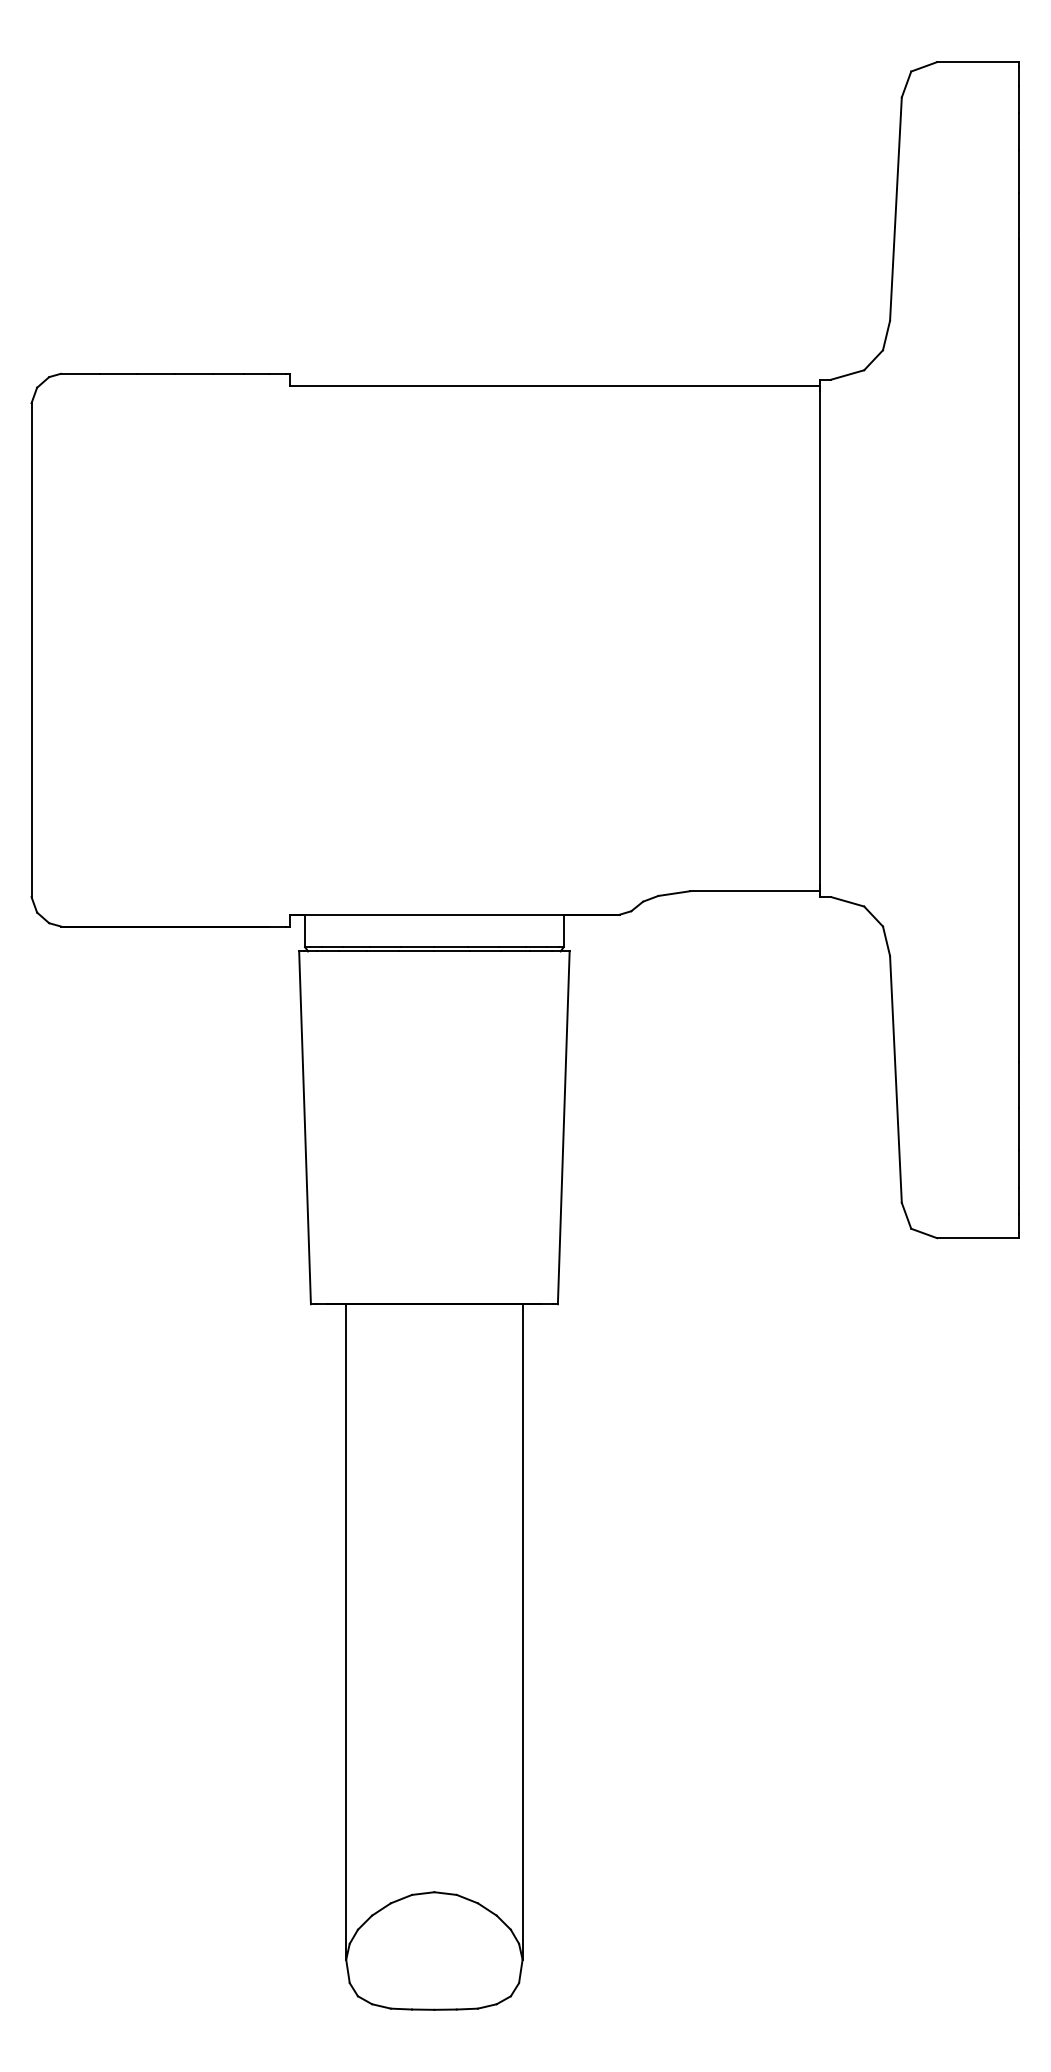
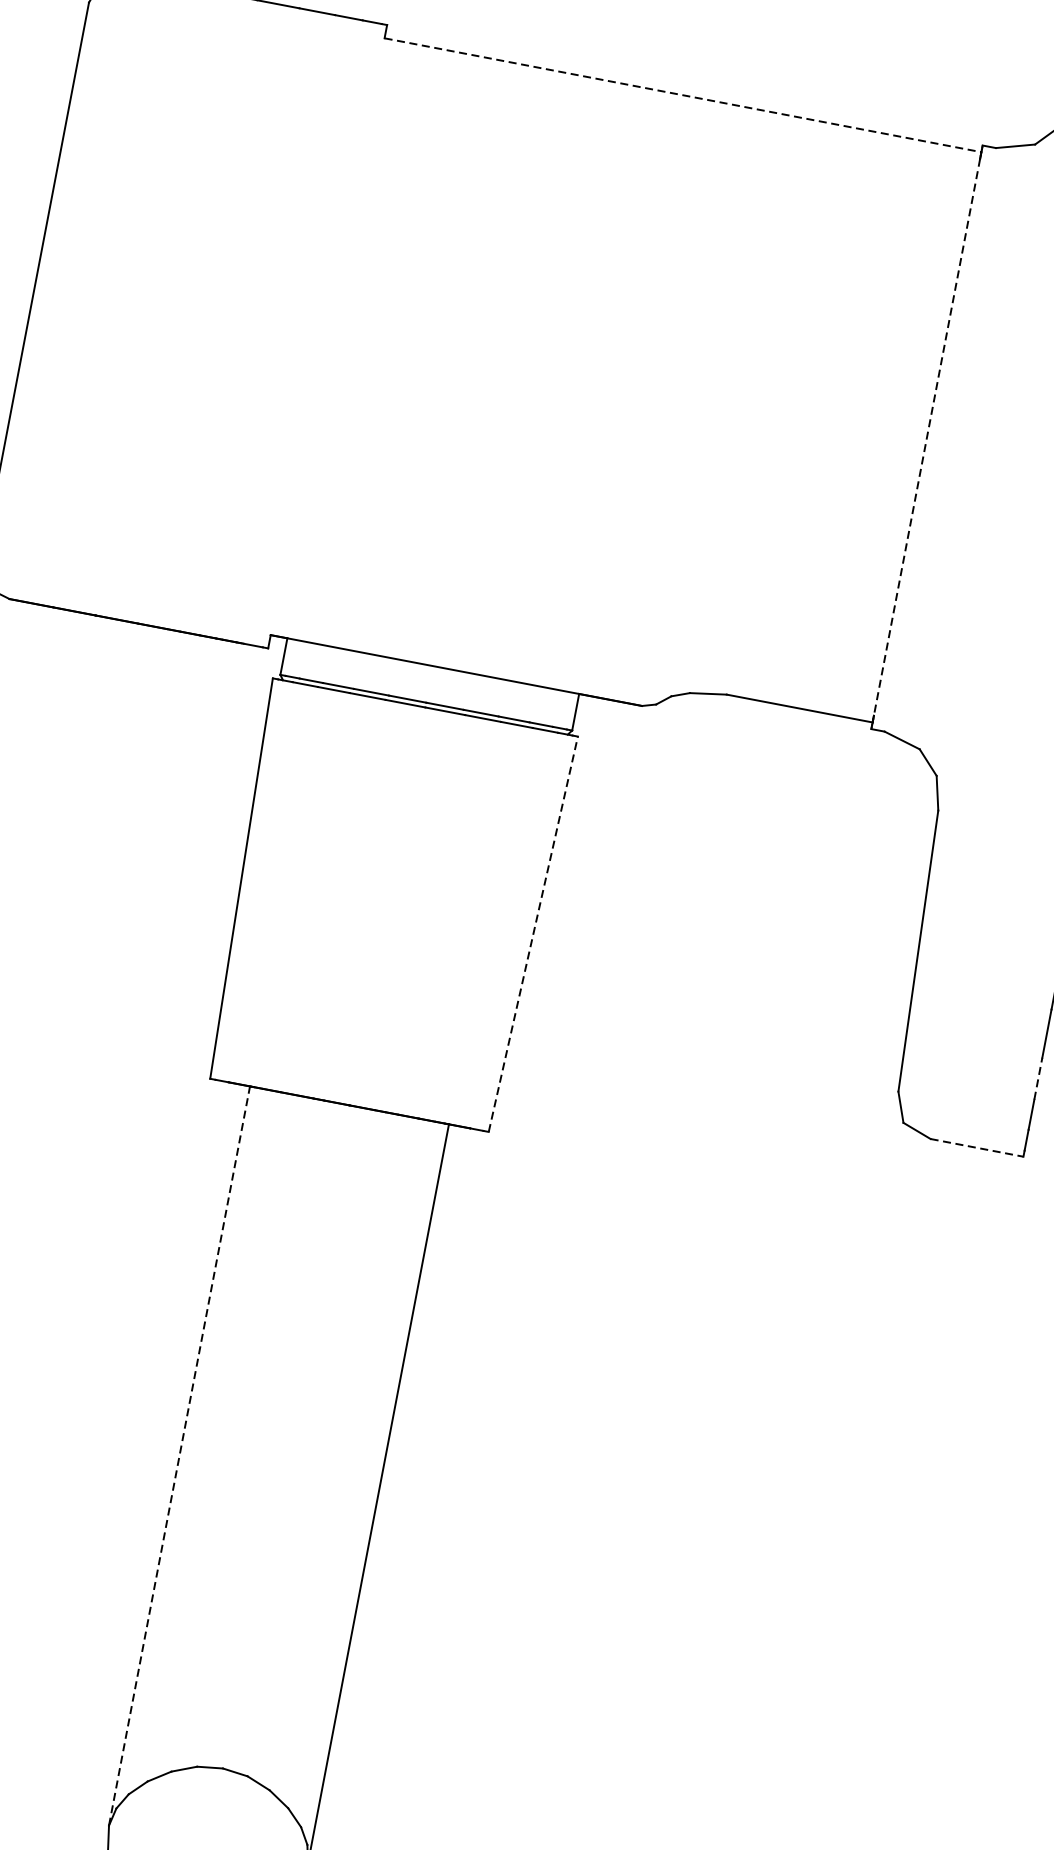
line: (554, 385) -> (682, 95), solid -> dashed
line: (819, 638) -> (927, 437), solid -> dashed
line: (563, 1127) -> (533, 933), solid -> dashed
line: (1019, 1169) -> (1038, 1079), solid -> dashed
line: (978, 1238) -> (977, 1148), solid -> dashed
line: (346, 1631) -> (179, 1455), solid -> dashed

